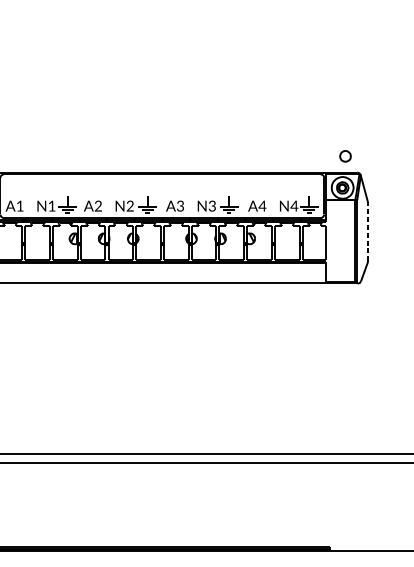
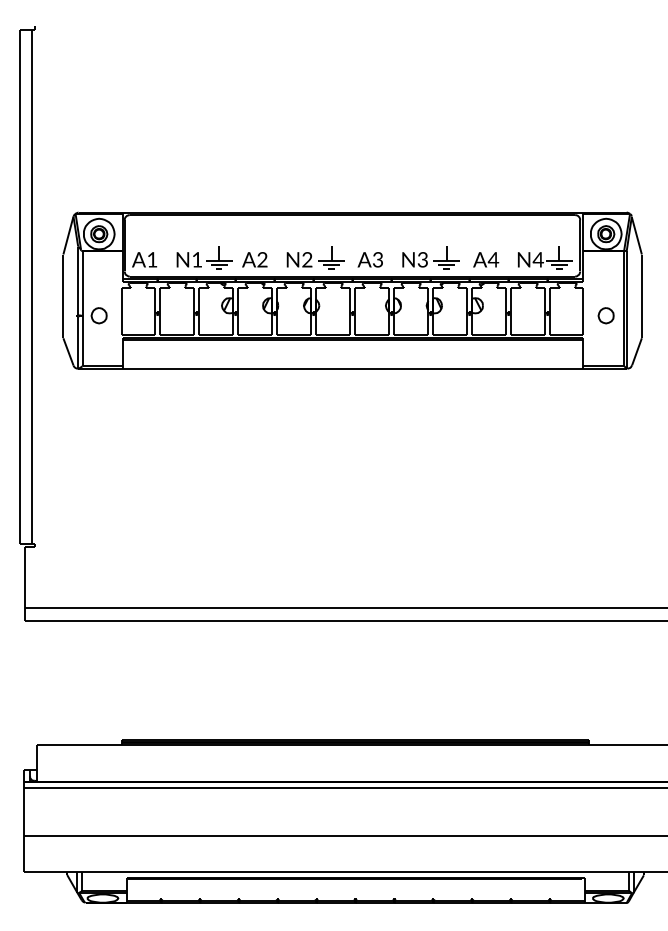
part: (345, 156) -> (605, 315), moved
line: (367, 231) -> (641, 295), dashed -> solid

